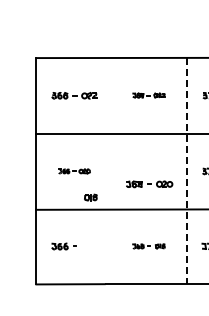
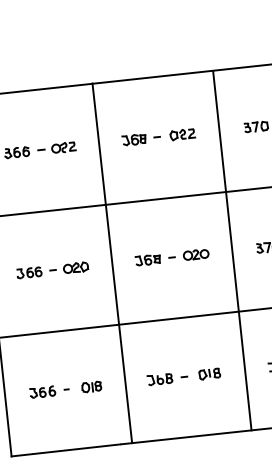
part: (148, 95) -> (157, 137), size x1.43
line: (111, 170) -> (111, 262), added
part: (74, 171) -> (52, 270), size x1.43
line: (187, 171) -> (232, 251), dashed -> solid
part: (149, 184) -> (172, 257), moved
part: (90, 197) -> (91, 386), moved
part: (148, 246) -> (183, 377), size x1.43

